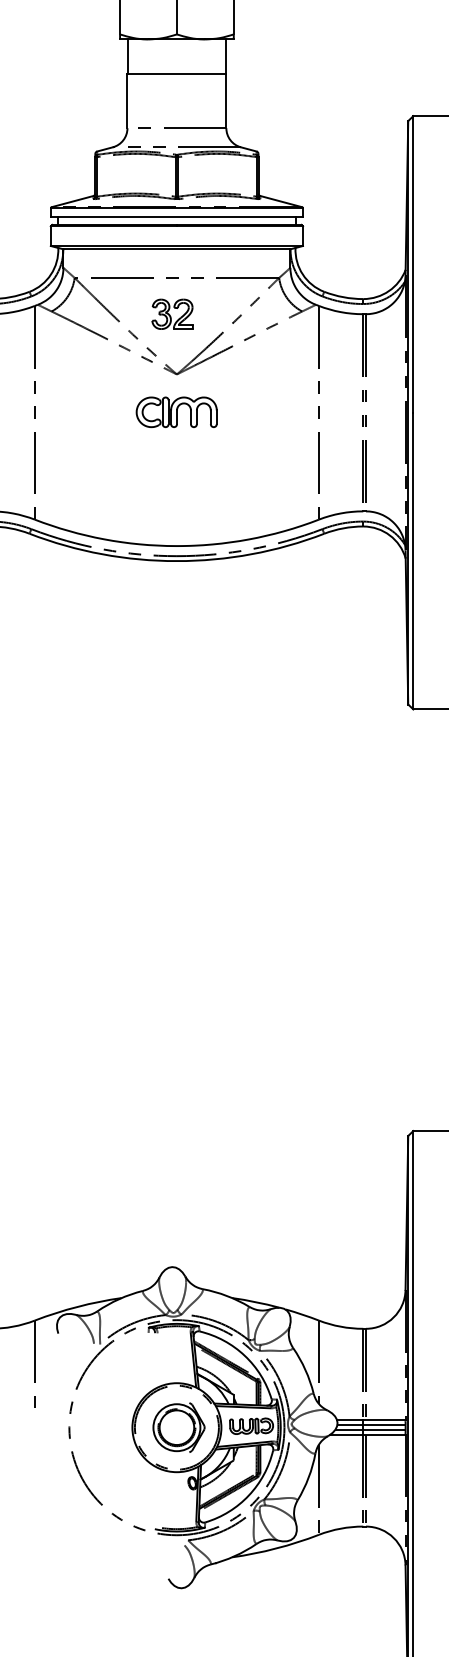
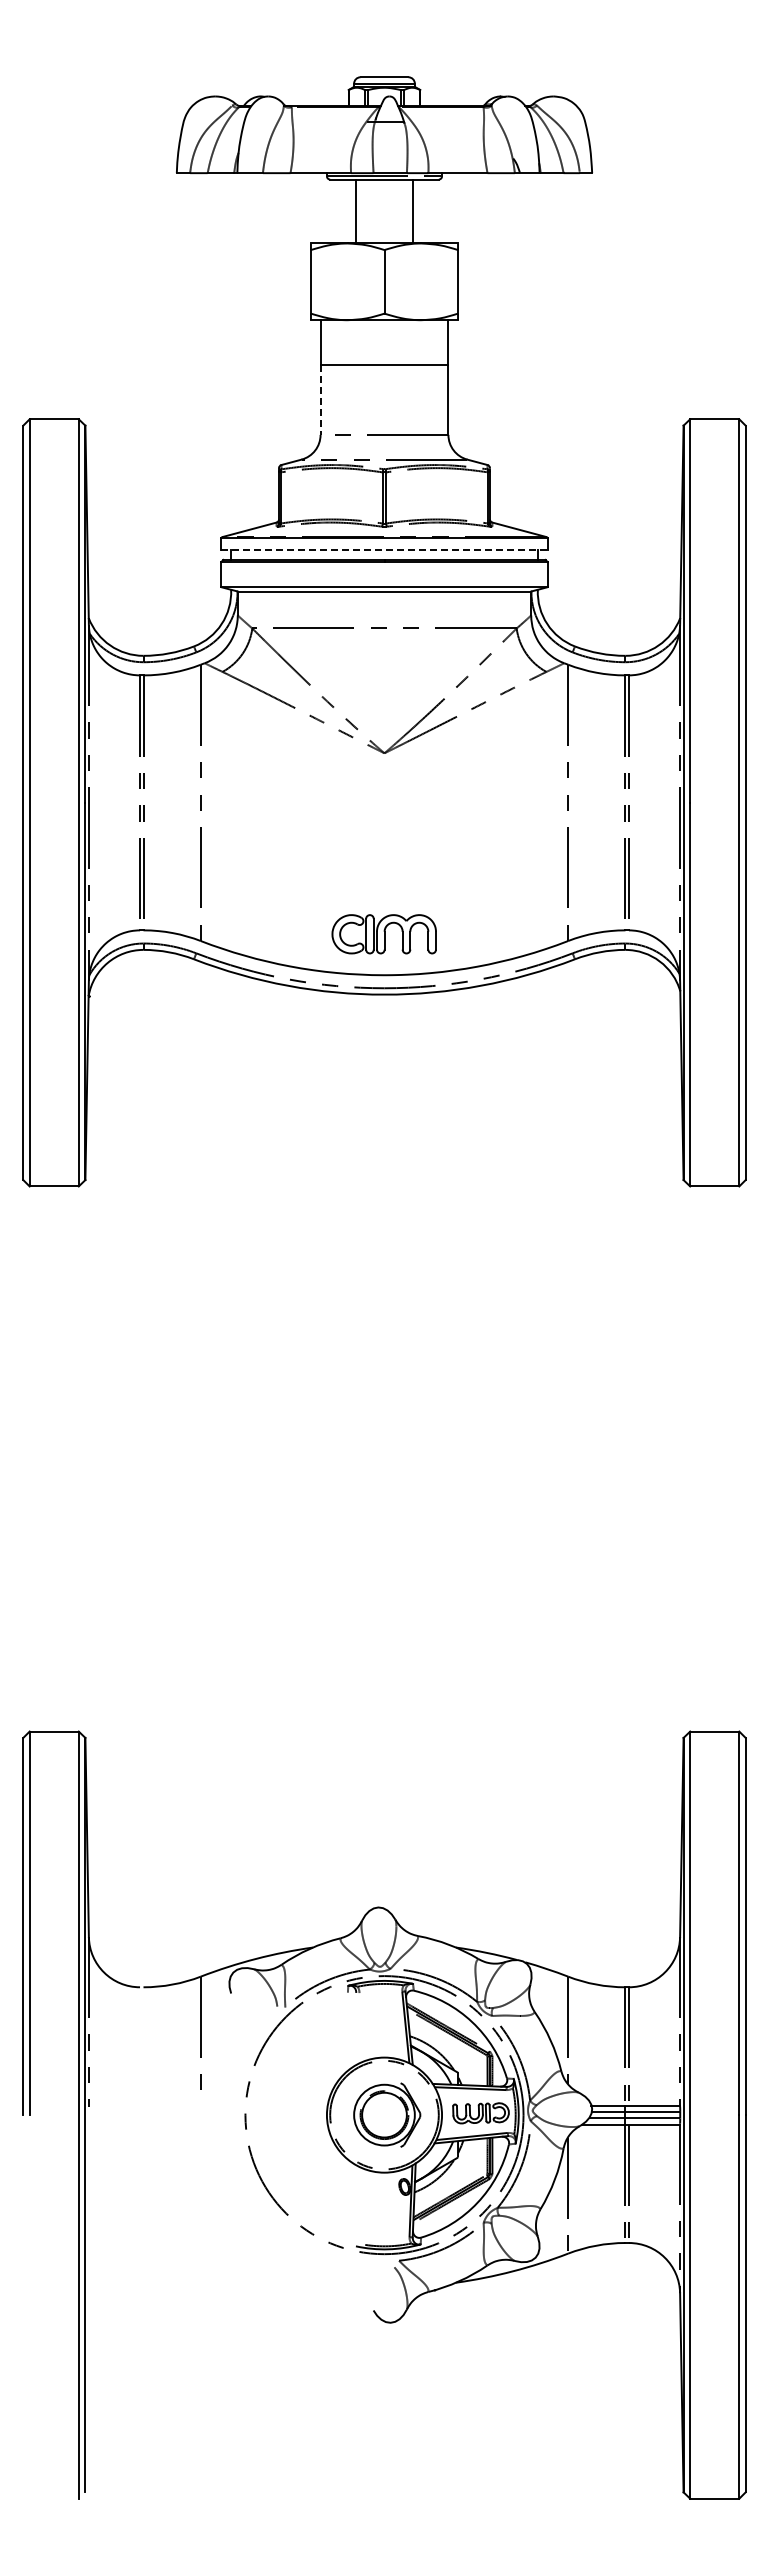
line: (127, 100) -> (320, 399), solid -> dashed
line: (176, 217) -> (384, 550), solid -> dashed
part: (172, 314) -> (378, 675), removed
part: (176, 412) -> (383, 934), moved

